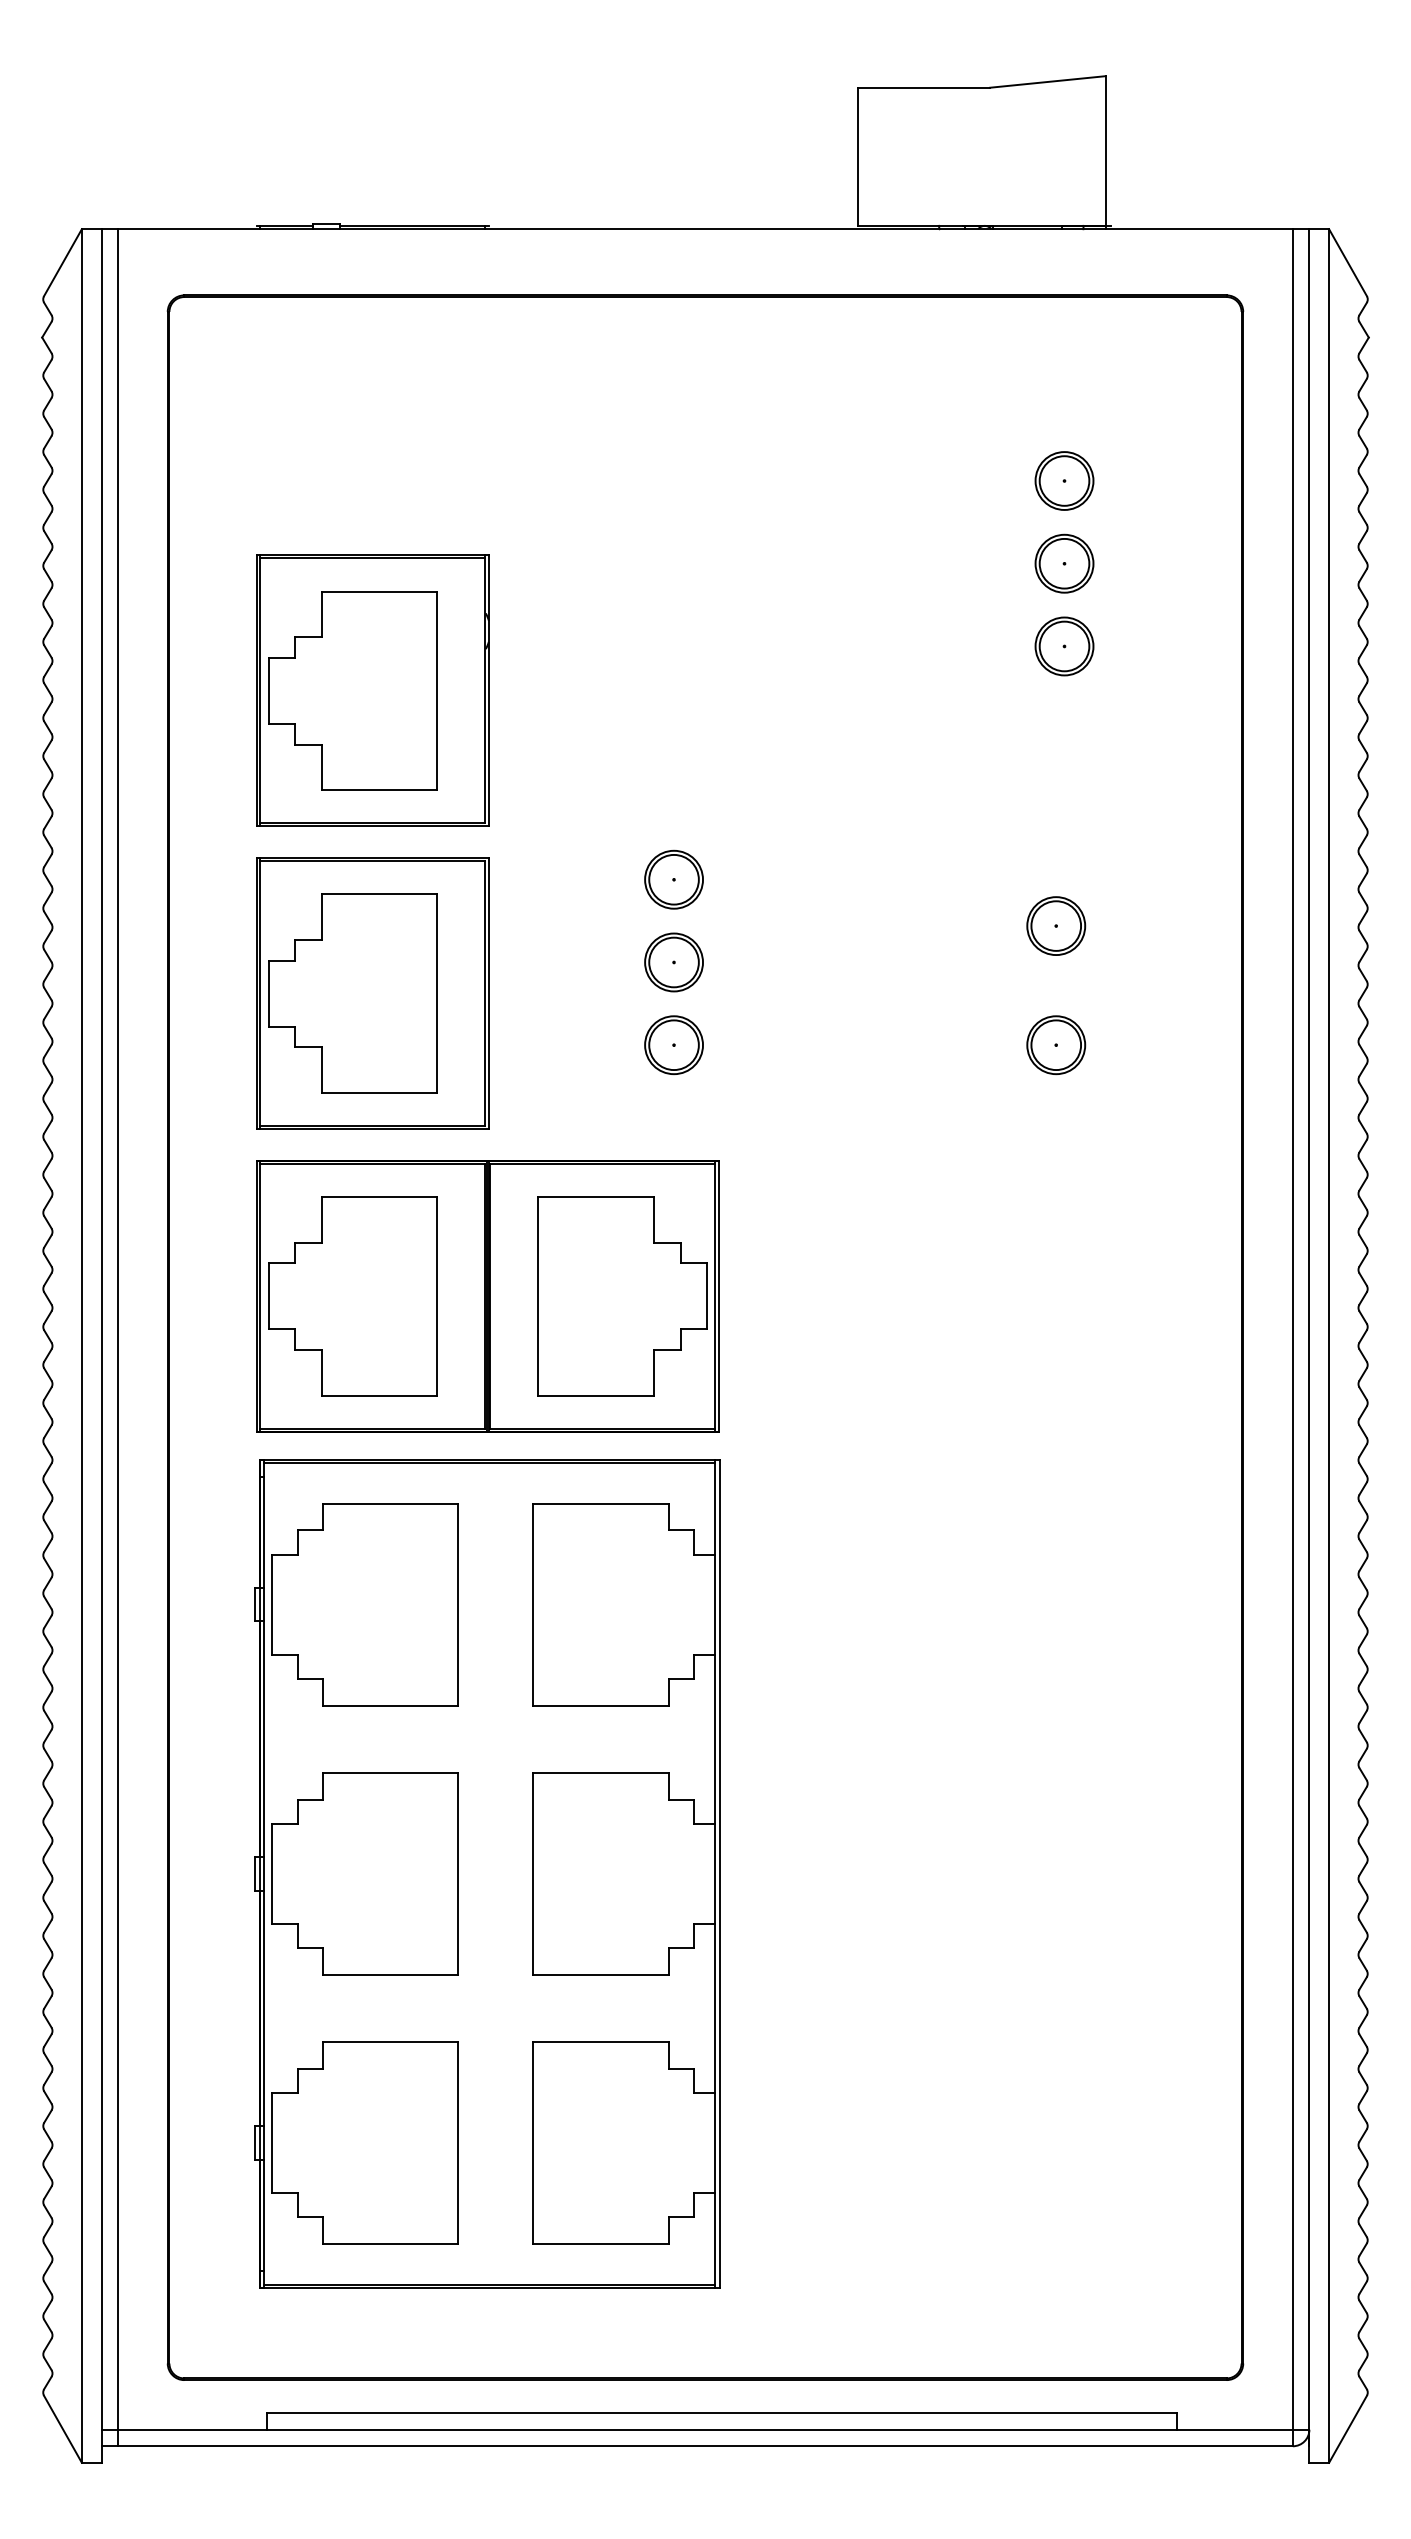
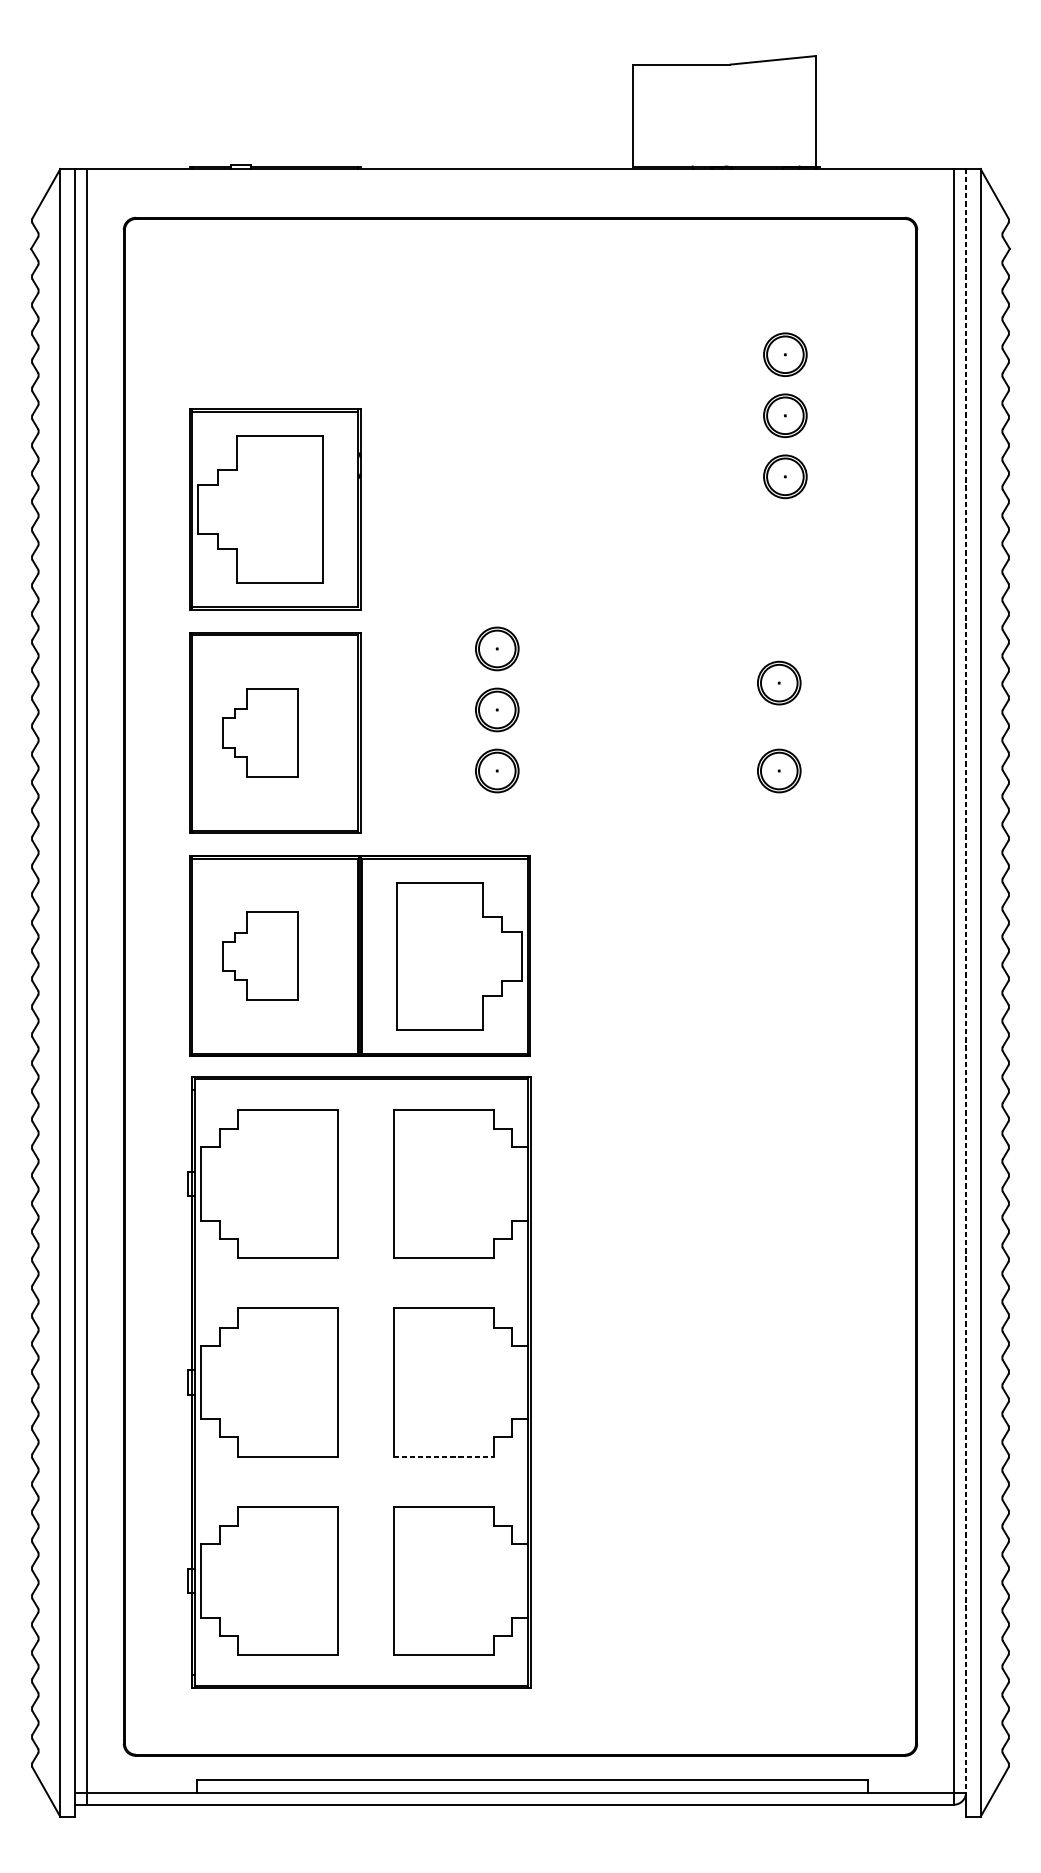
part: (352, 993) -> (260, 732), size x0.6
part: (352, 1296) -> (260, 956), size x0.6
line: (1309, 1329) -> (966, 980), solid -> dashed
line: (601, 1974) -> (443, 1456), solid -> dashed

